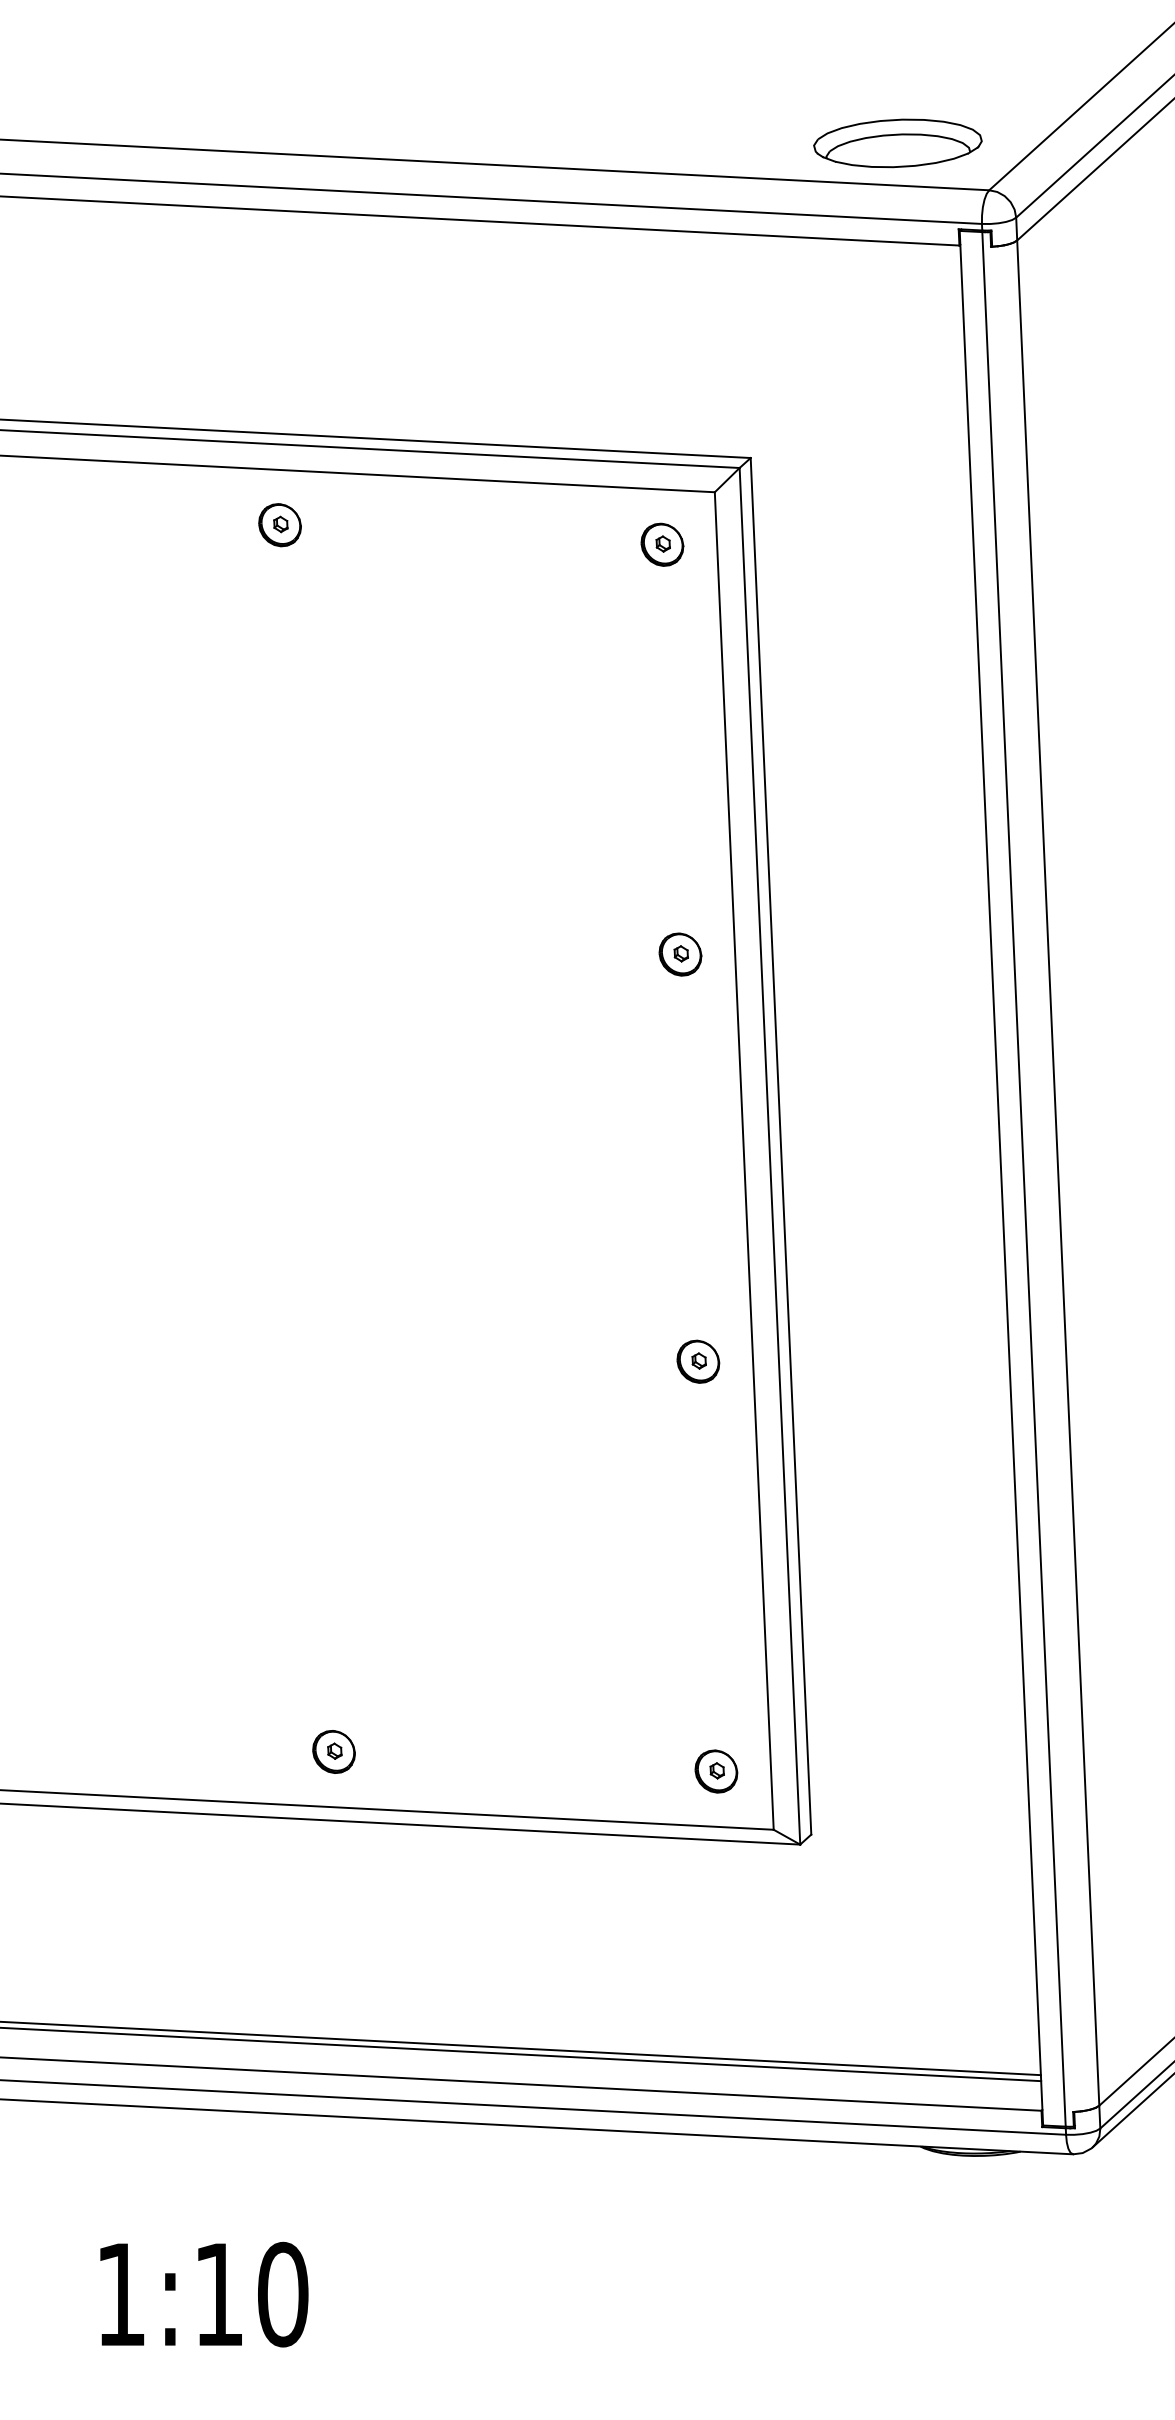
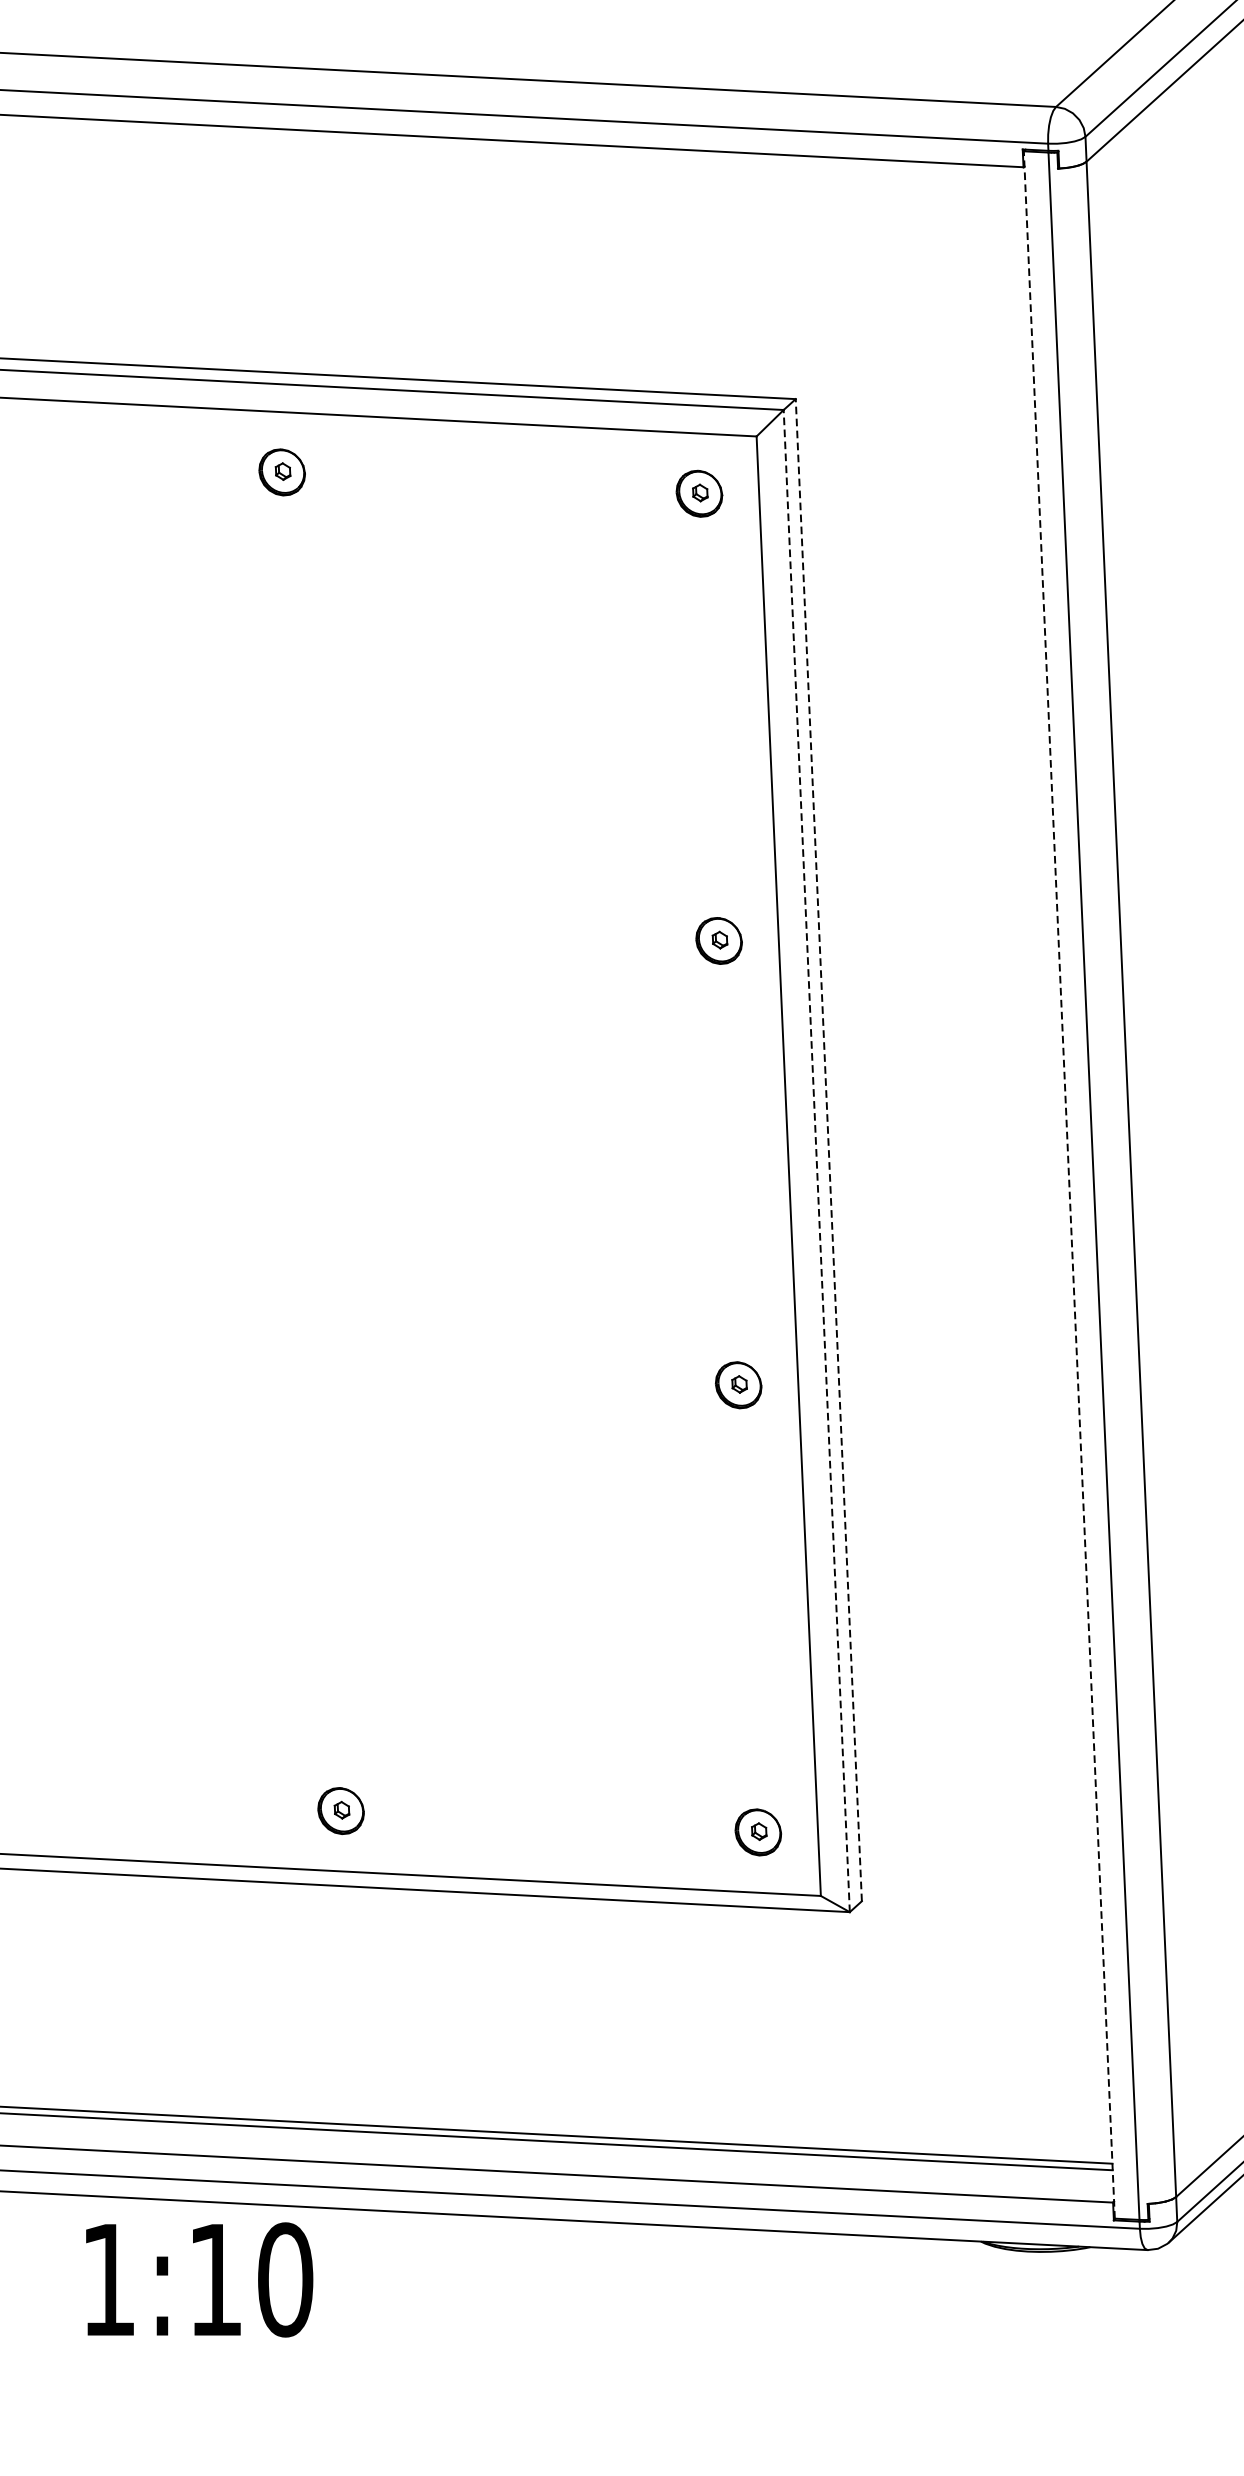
part: (897, 143) -> (955, 55), removed
line: (781, 1146) -> (829, 1150), solid -> dashed
line: (769, 1156) -> (816, 1161), solid -> dashed
line: (1001, 1177) -> (1069, 1184), solid -> dashed
text: (204, 2294) -> (199, 2279), moved

